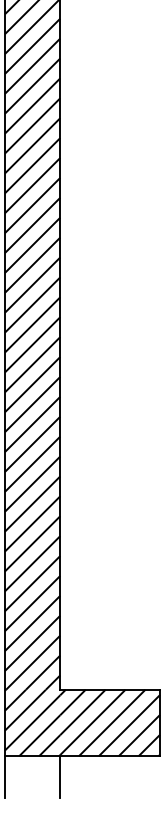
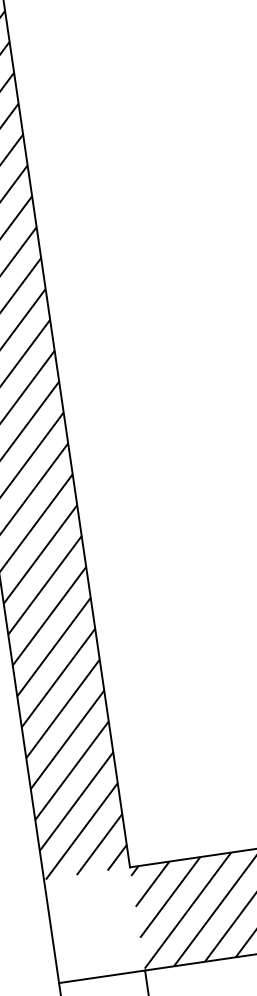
hatch: (32, 722) -> (94, 924), removed

